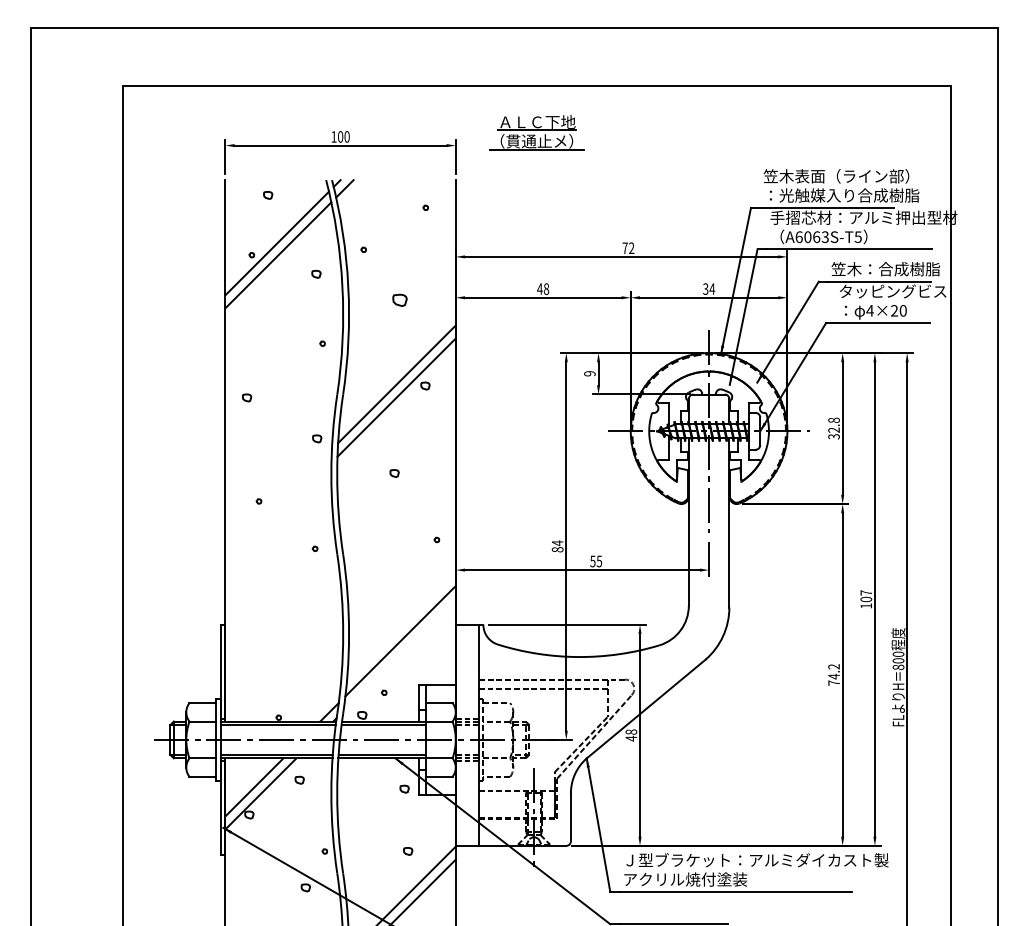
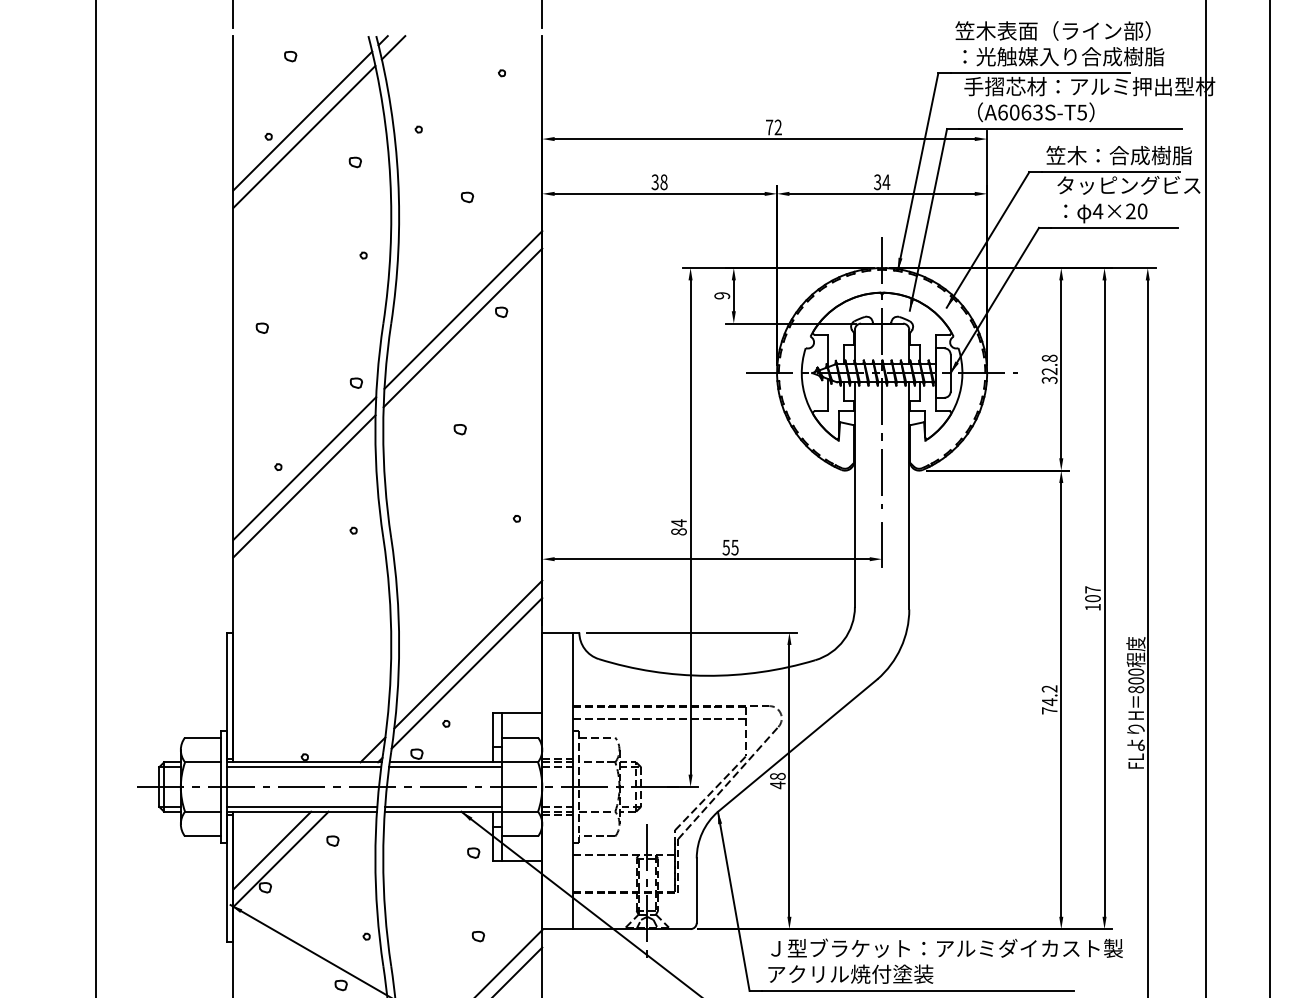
text: (539, 288) -> (654, 181), 48 -> 38
part: (399, 300) -> (466, 197), size x0.62
line: (278, 502) -> (304, 468), added
line: (278, 515) -> (304, 485), added
line: (399, 655) -> (466, 673), added

